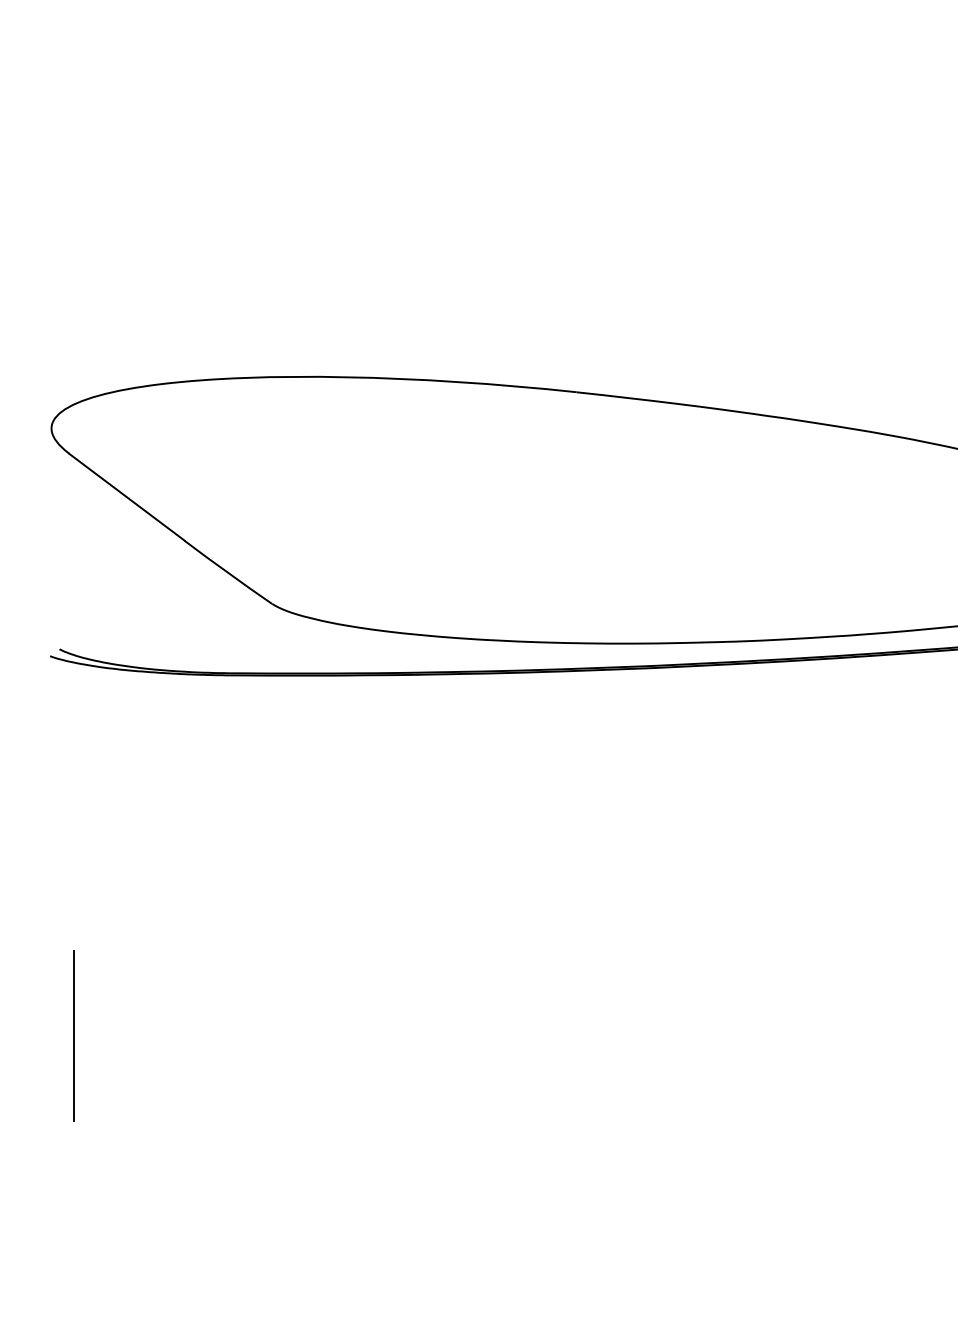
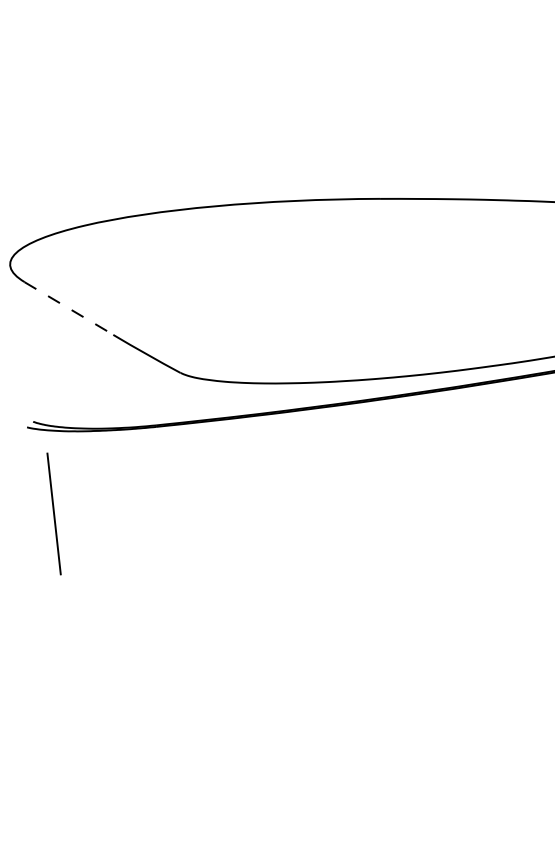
line: (127, 497) -> (69, 308), solid -> dashed
line: (73, 1035) -> (53, 513), moved

